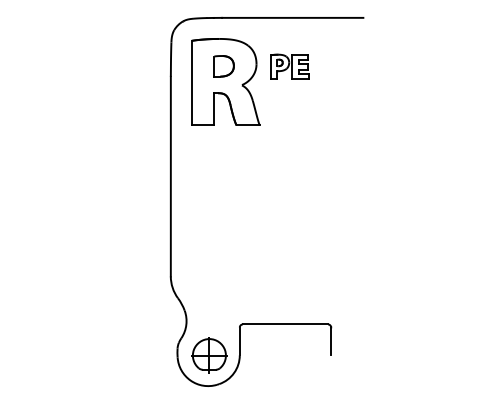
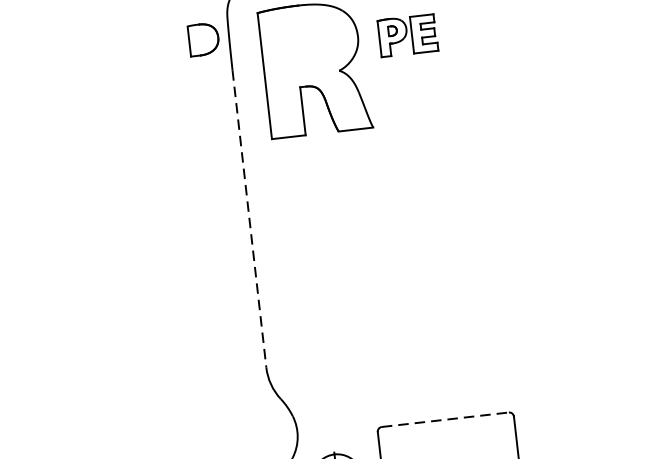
part: (223, 66) -> (202, 39), moved
line: (170, 176) -> (248, 218), solid -> dashed
line: (285, 324) -> (445, 419), solid -> dashed

